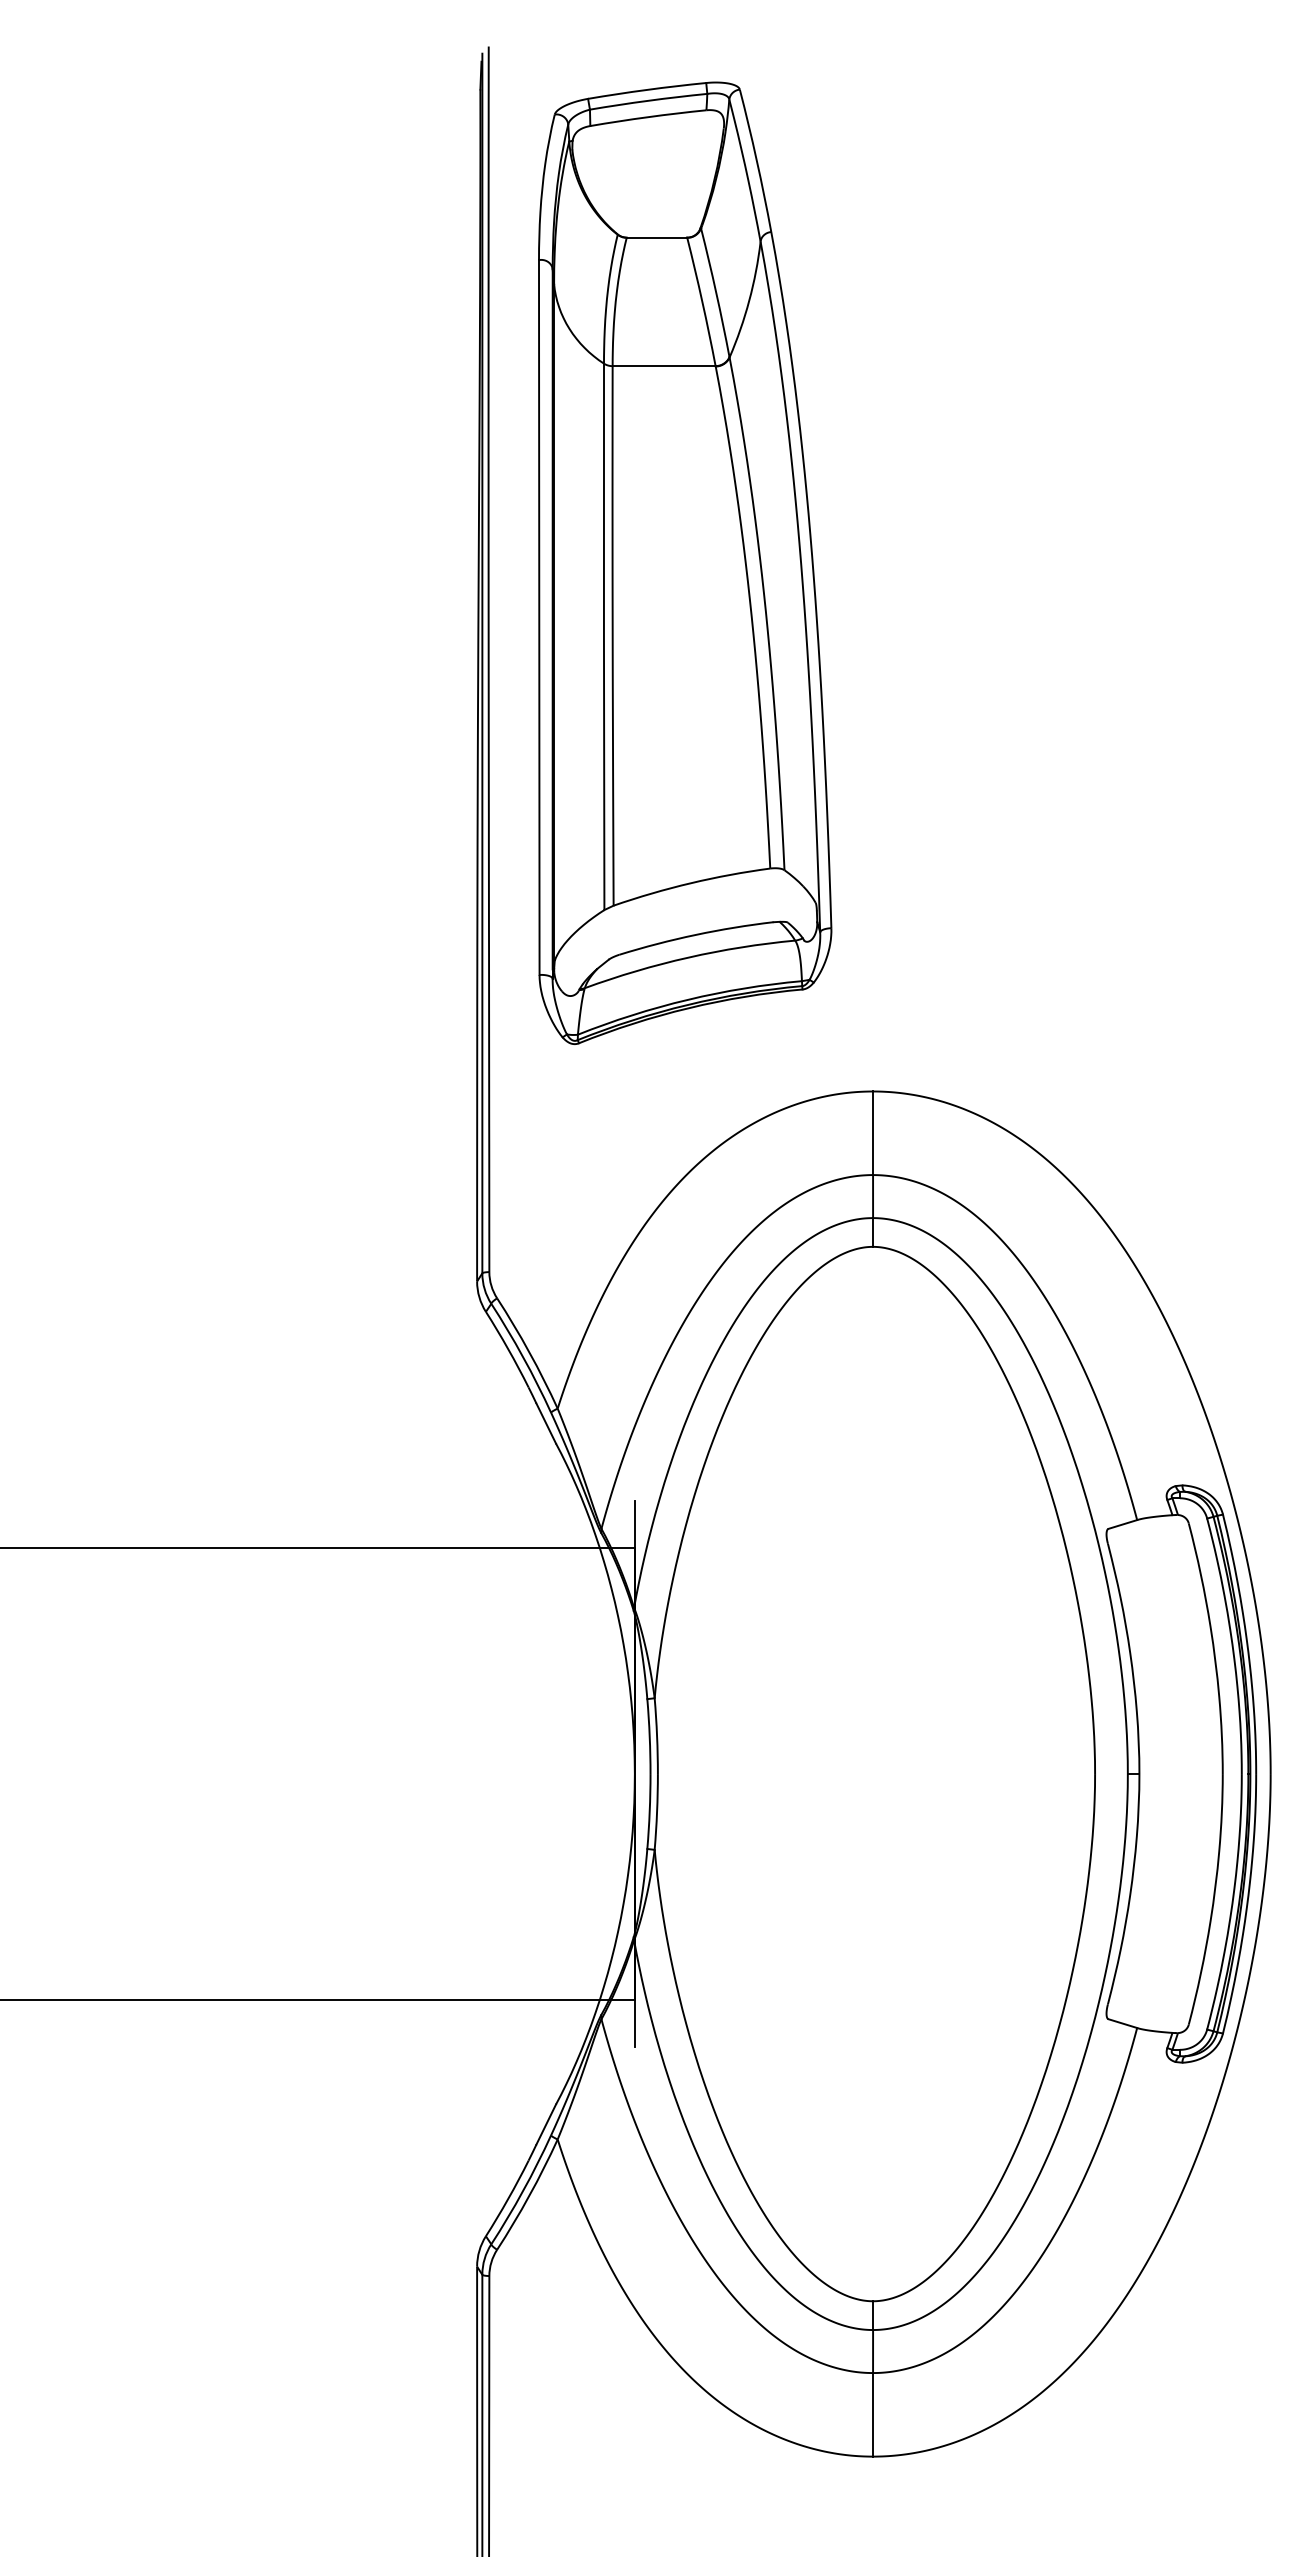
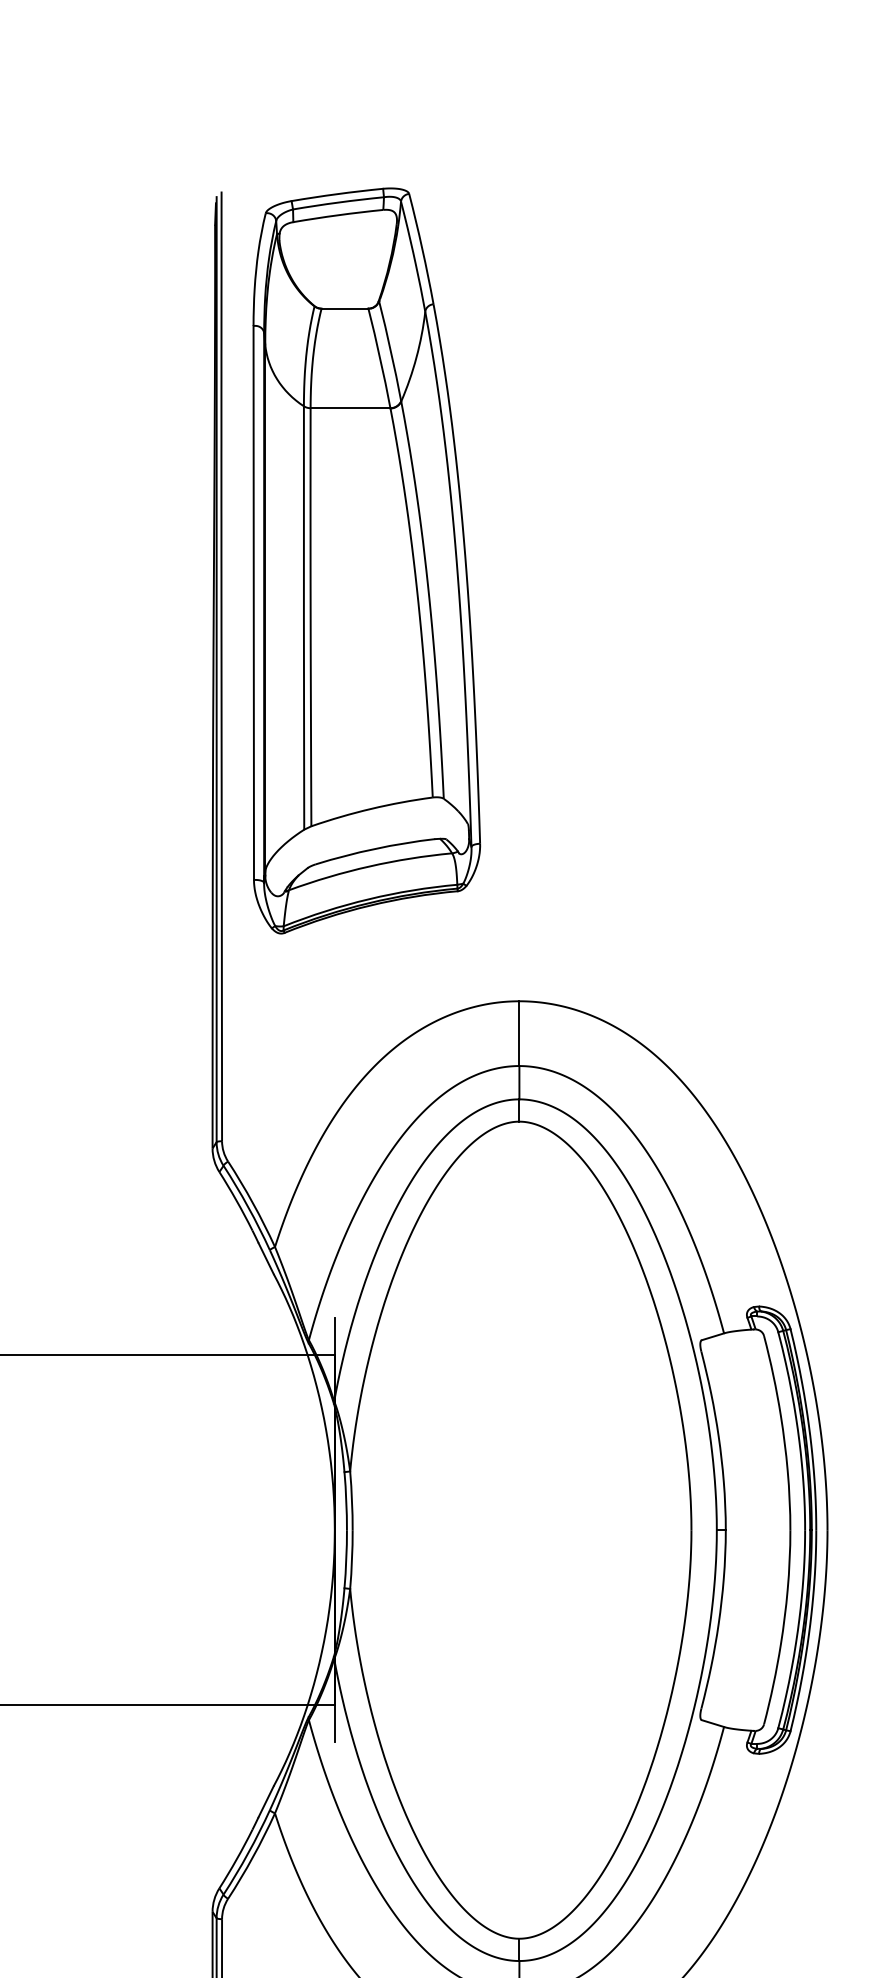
part: (685, 562) -> (367, 560), moved

